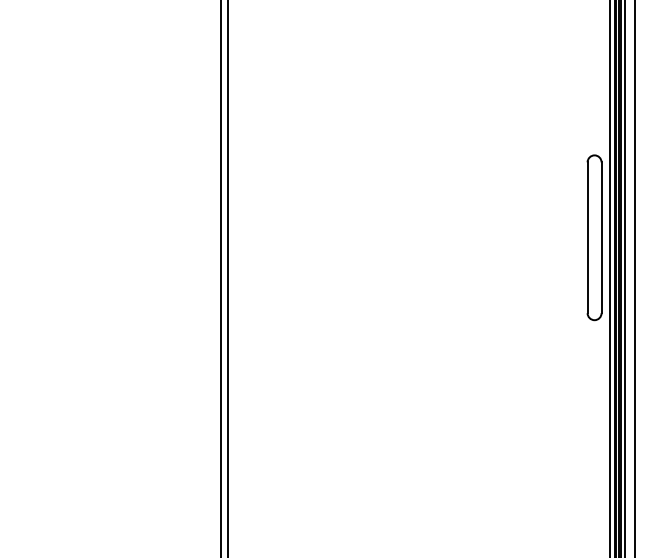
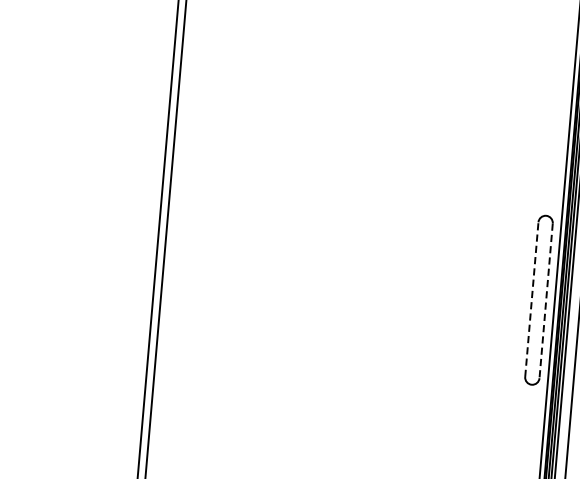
line: (587, 237) -> (531, 299), solid -> dashed
line: (601, 238) -> (546, 301), solid -> dashed

